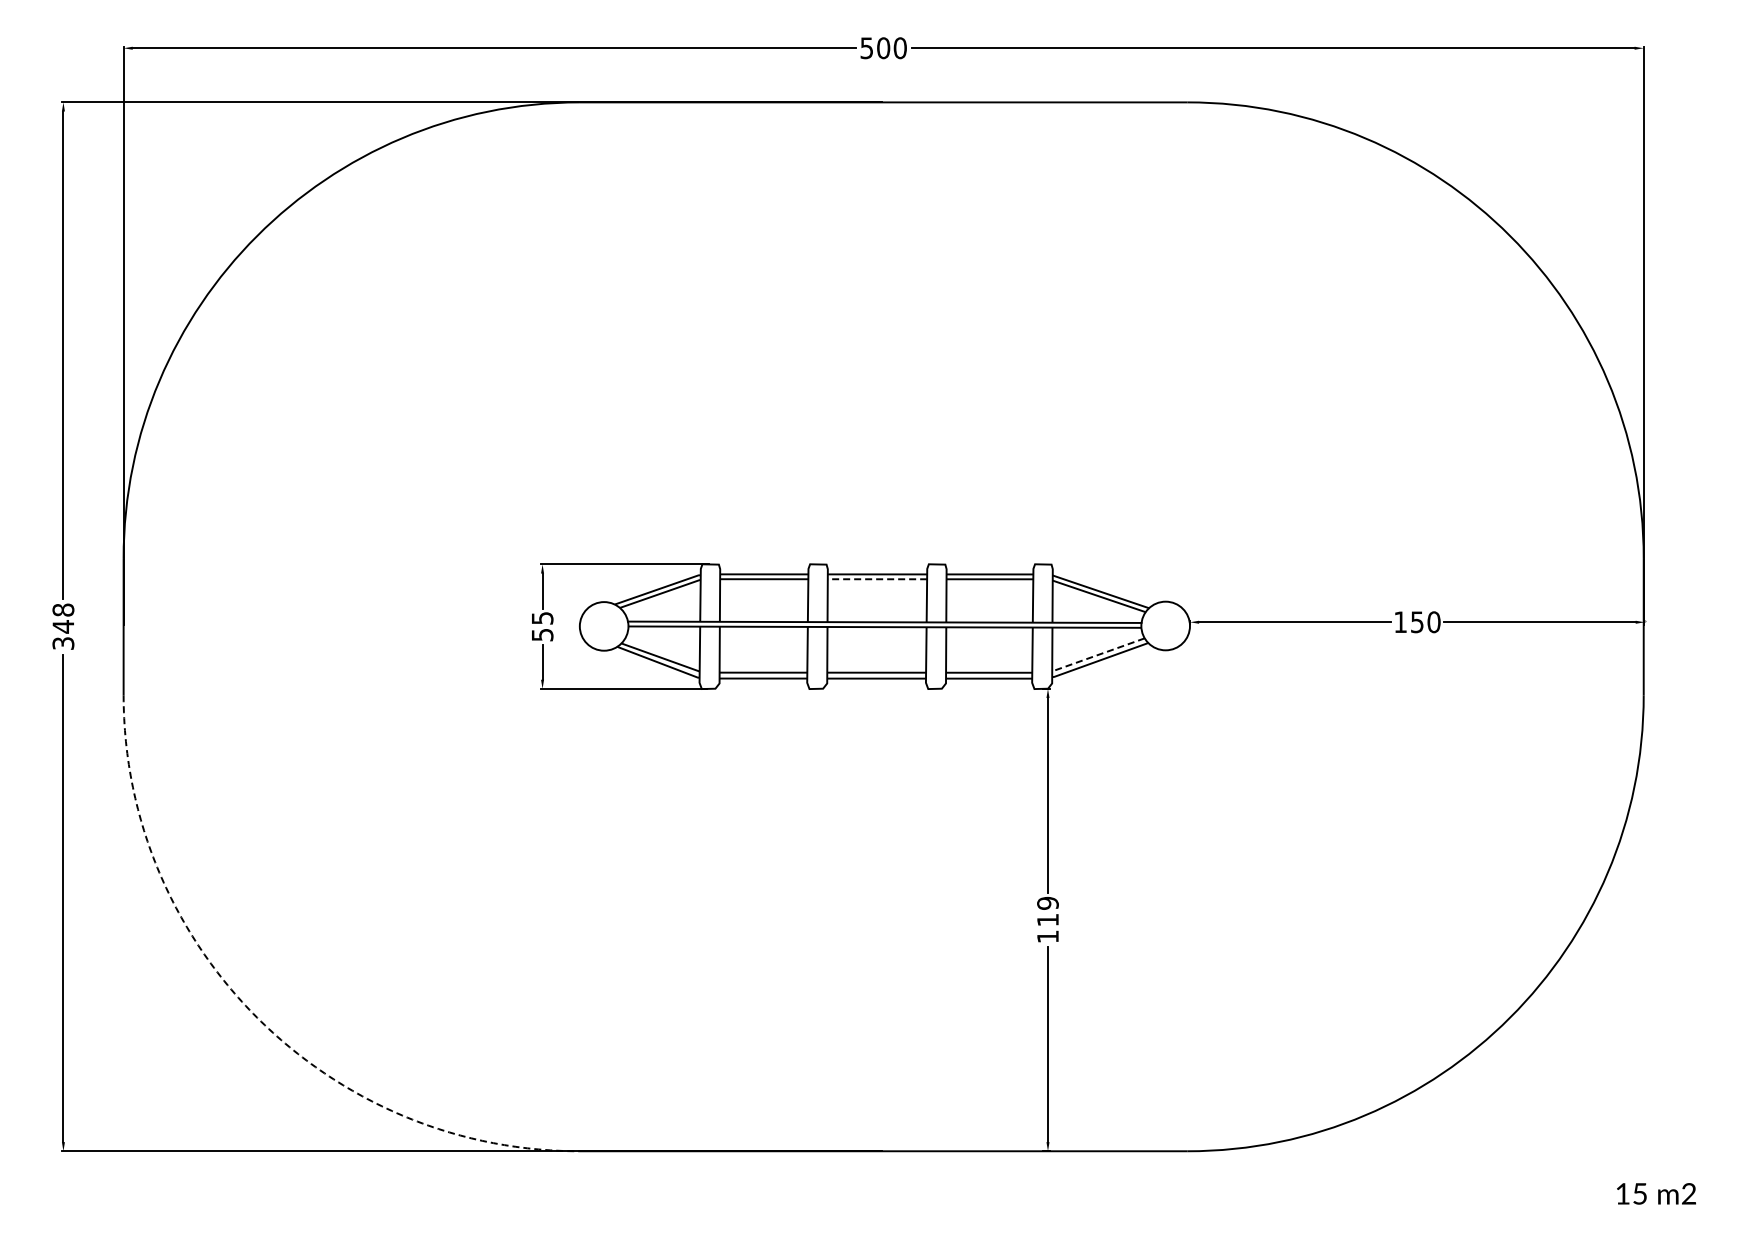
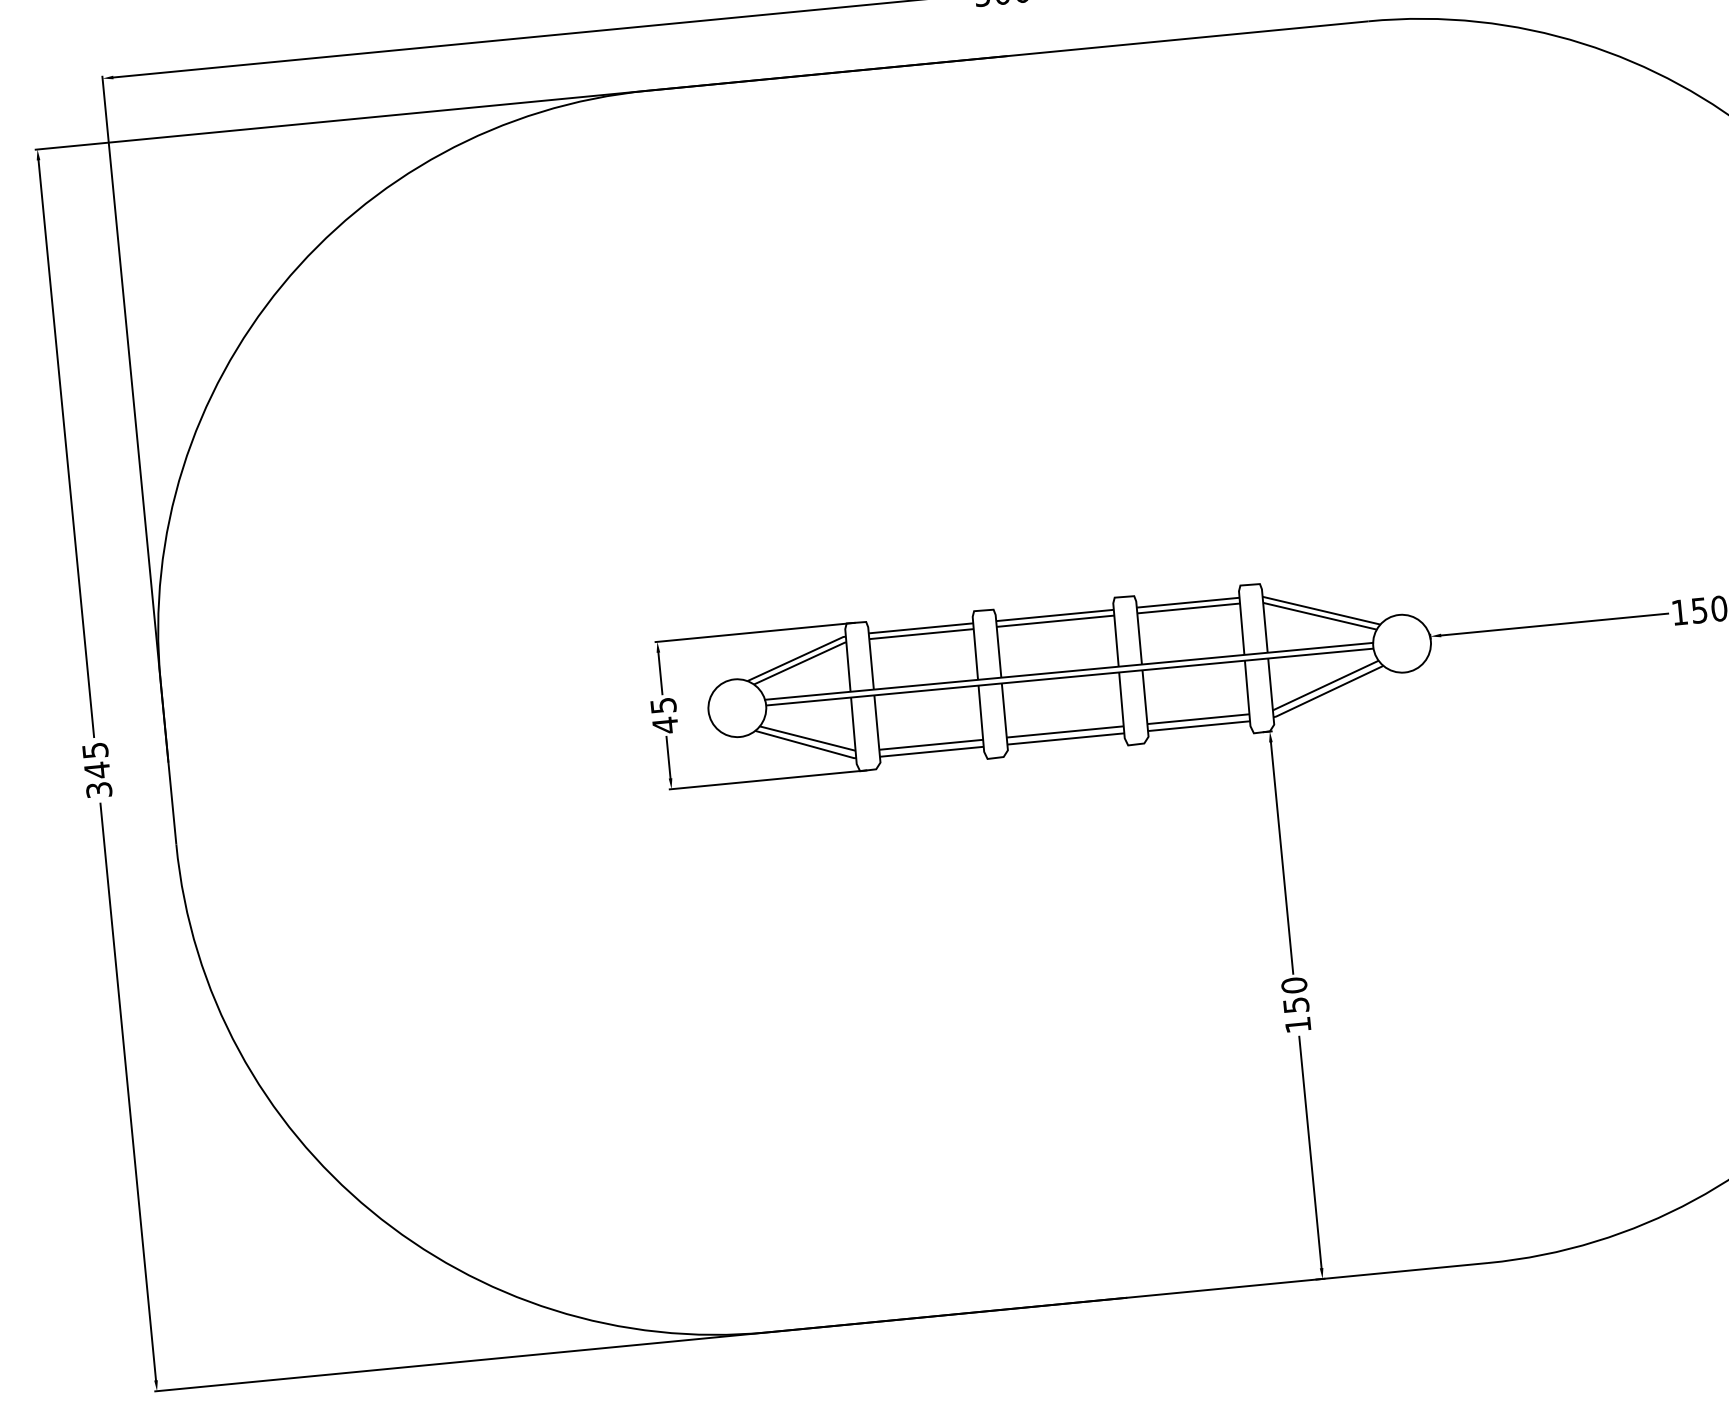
line: (877, 579) -> (1055, 621), dashed -> solid
text: (63, 609) -> (95, 749), 348 -> 345
text: (542, 635) -> (665, 726), 55 -> 45
line: (1097, 655) -> (1324, 686), dashed -> solid
text: (1047, 911) -> (1294, 995), 119 -> 150
arc: (257, 1017) -> (371, 1210), dashed -> solid

